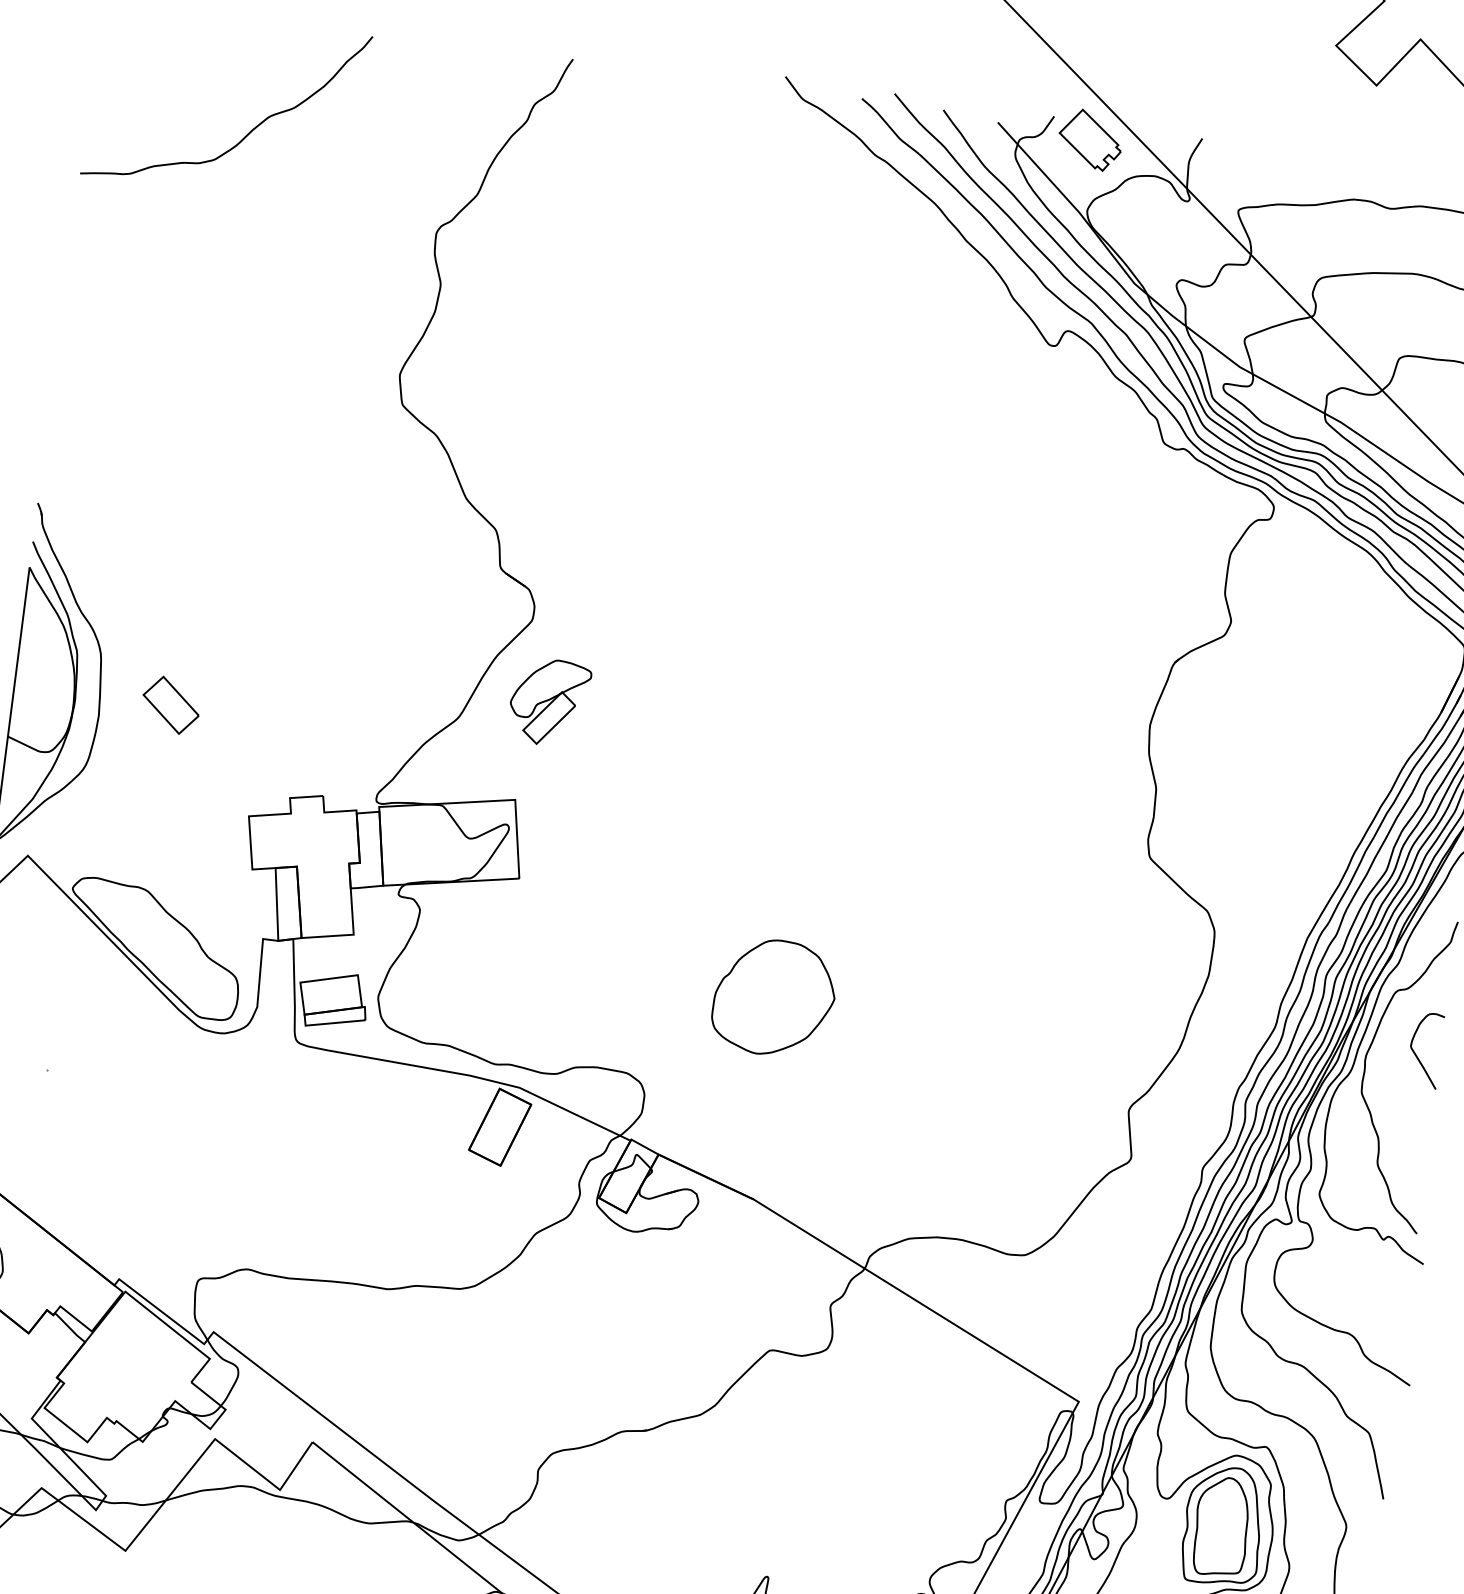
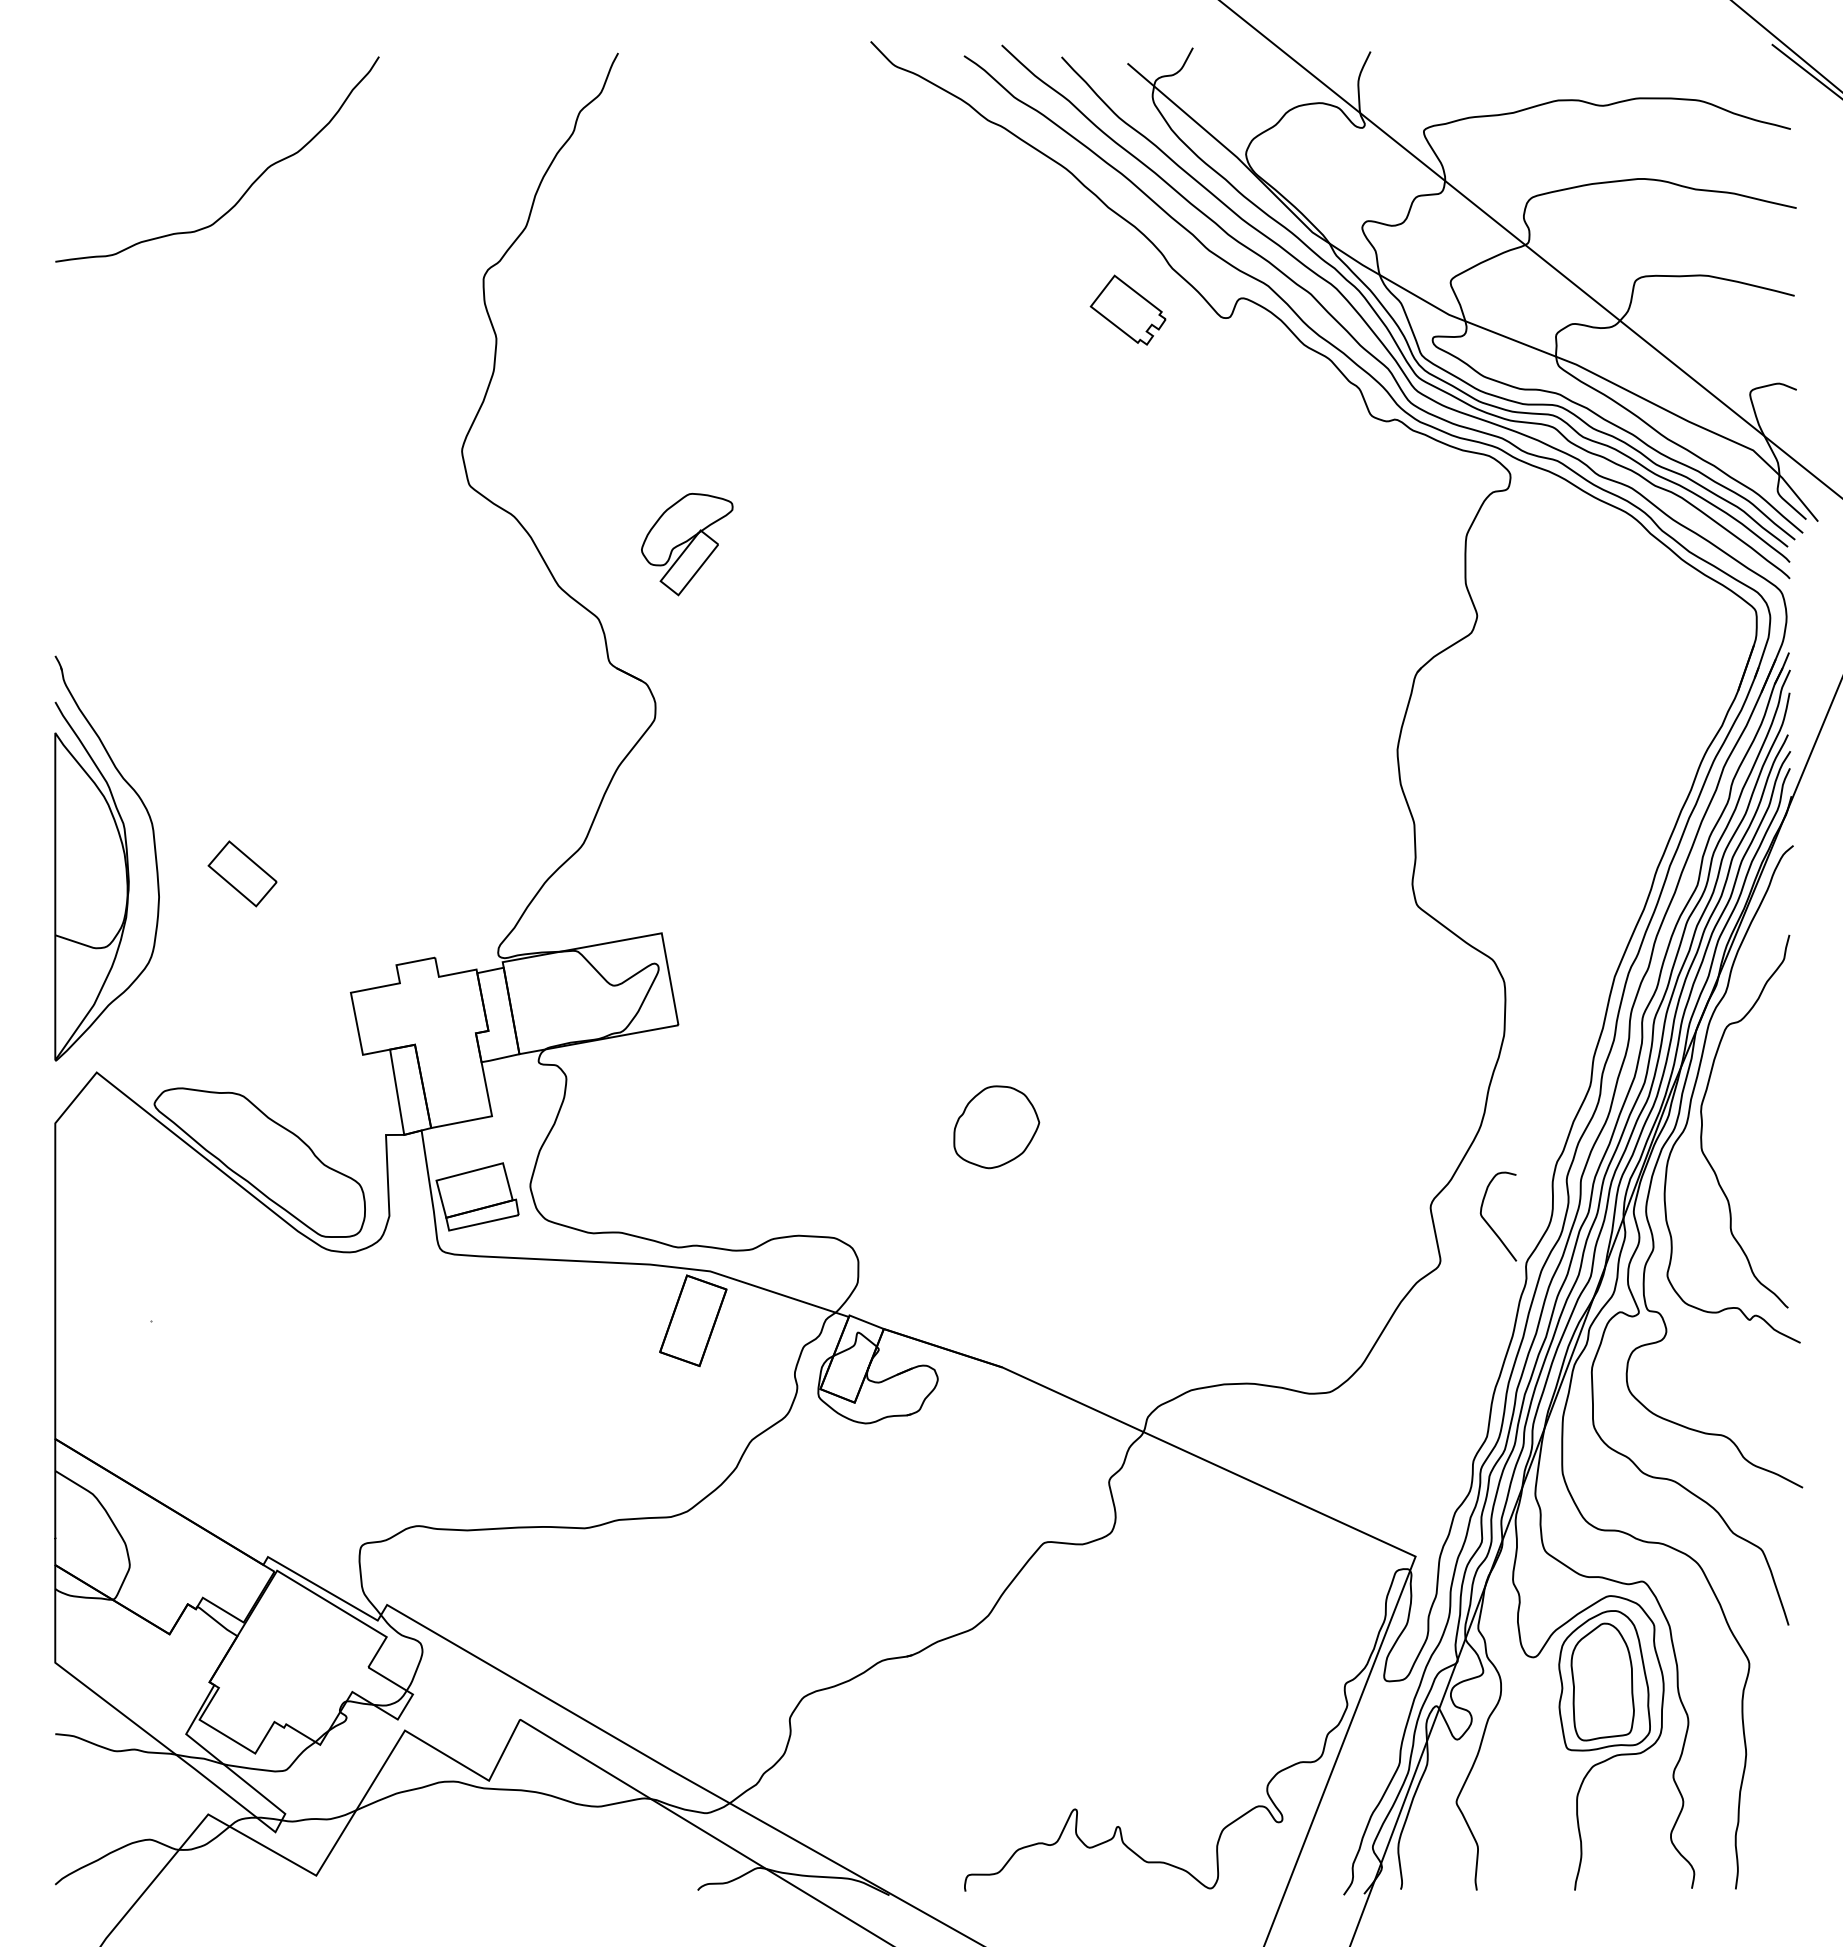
part: (1090, 139) -> (1127, 309), moved
part: (549, 702) -> (687, 544), moved
part: (774, 998) -> (996, 1127), size x0.6
curve: (1417, 1055) -> (1489, 1224), moved

